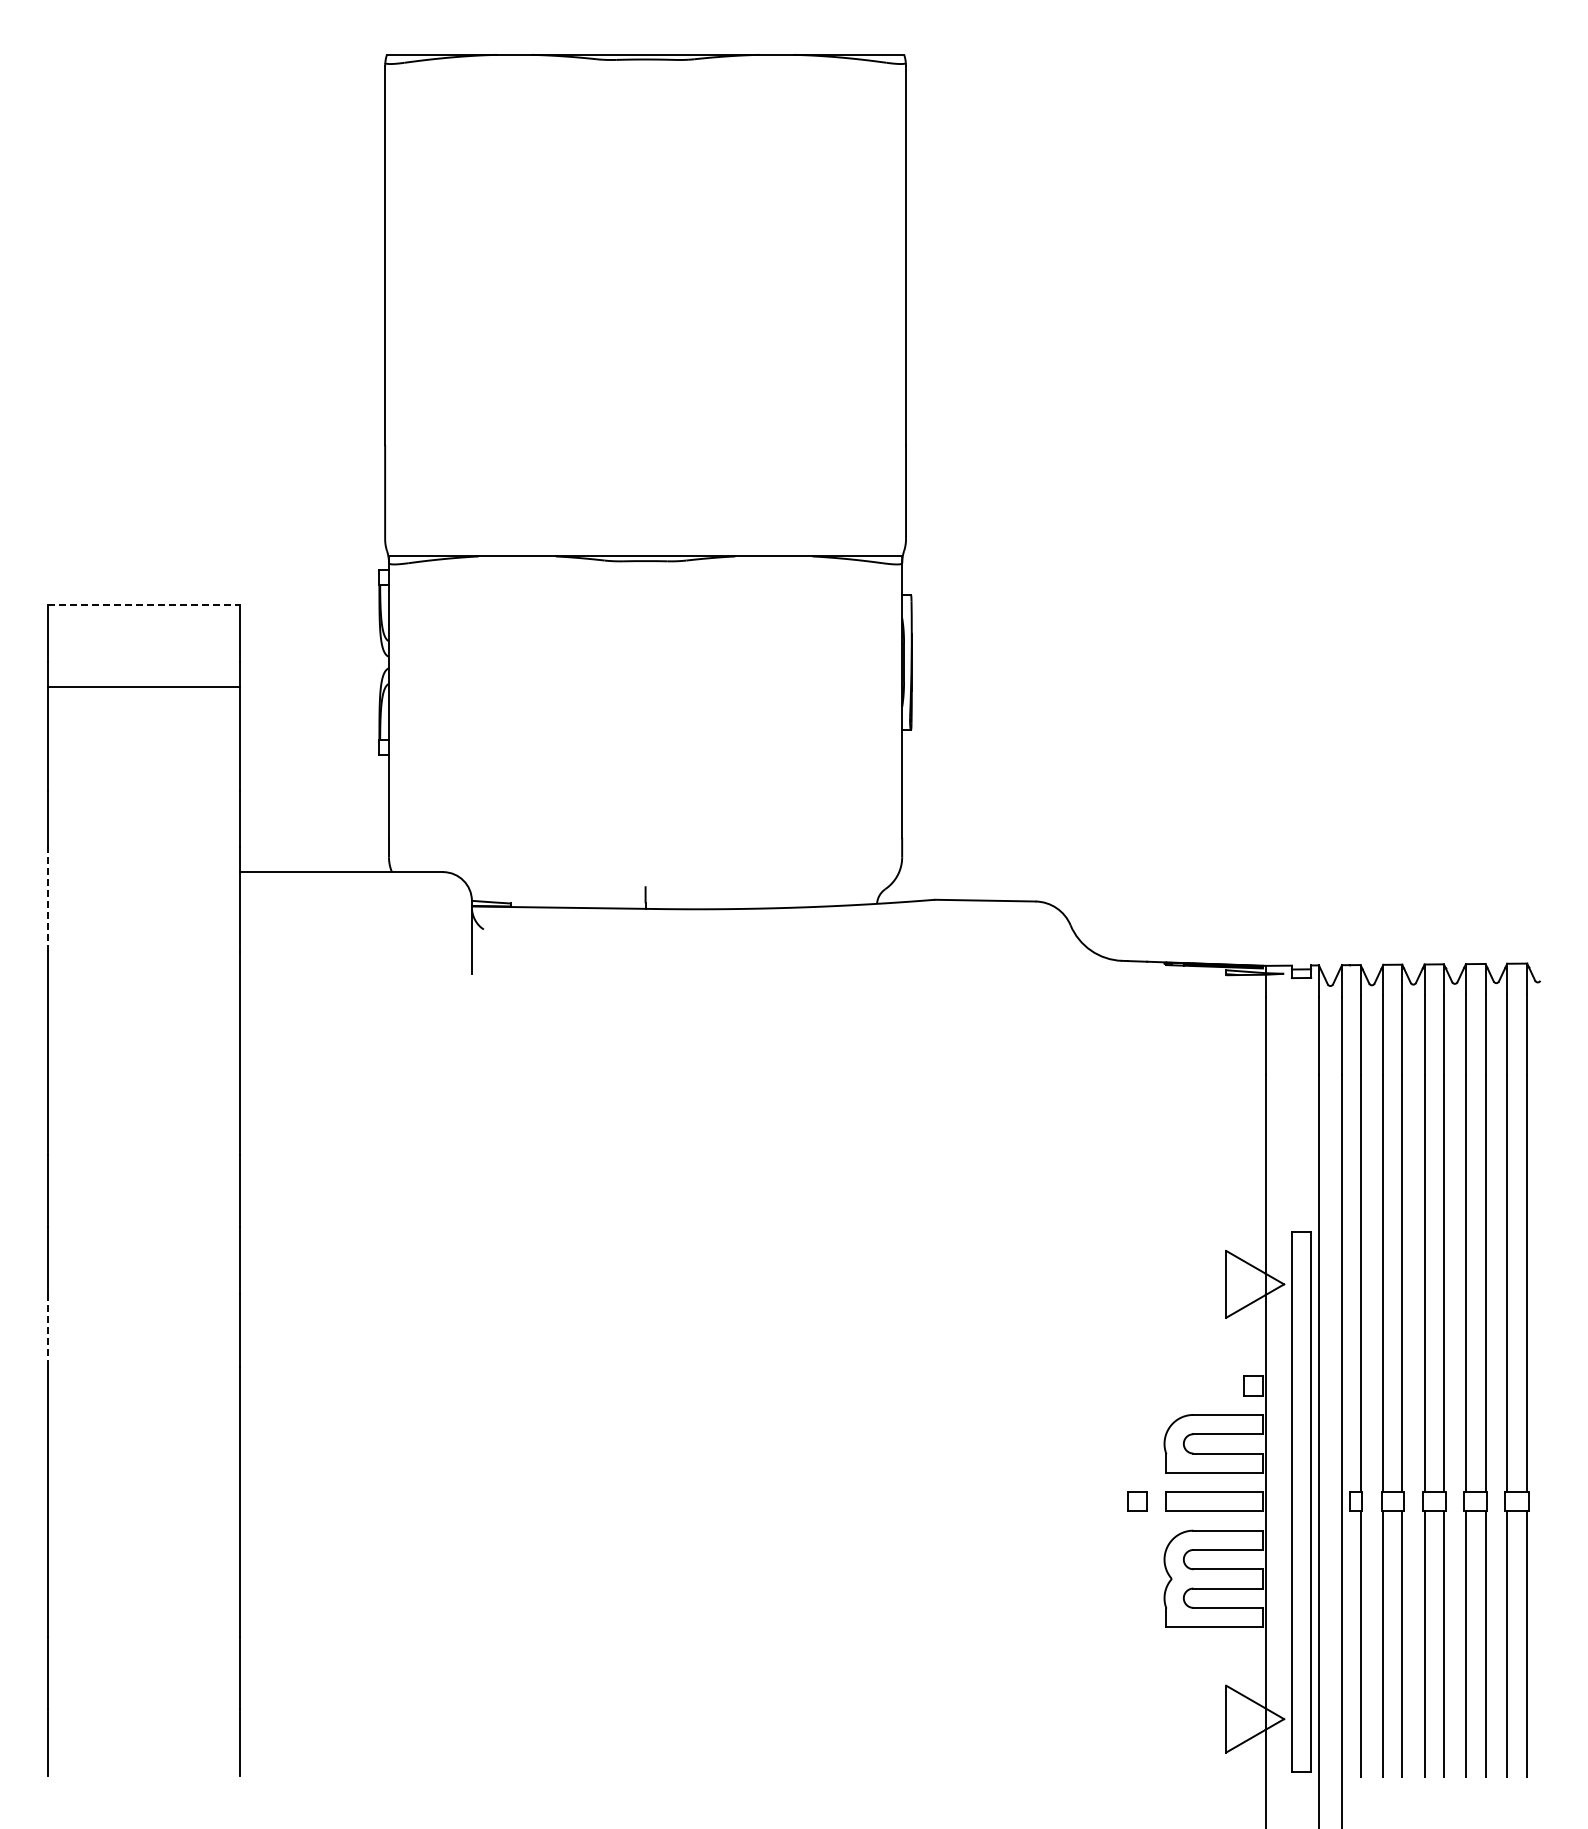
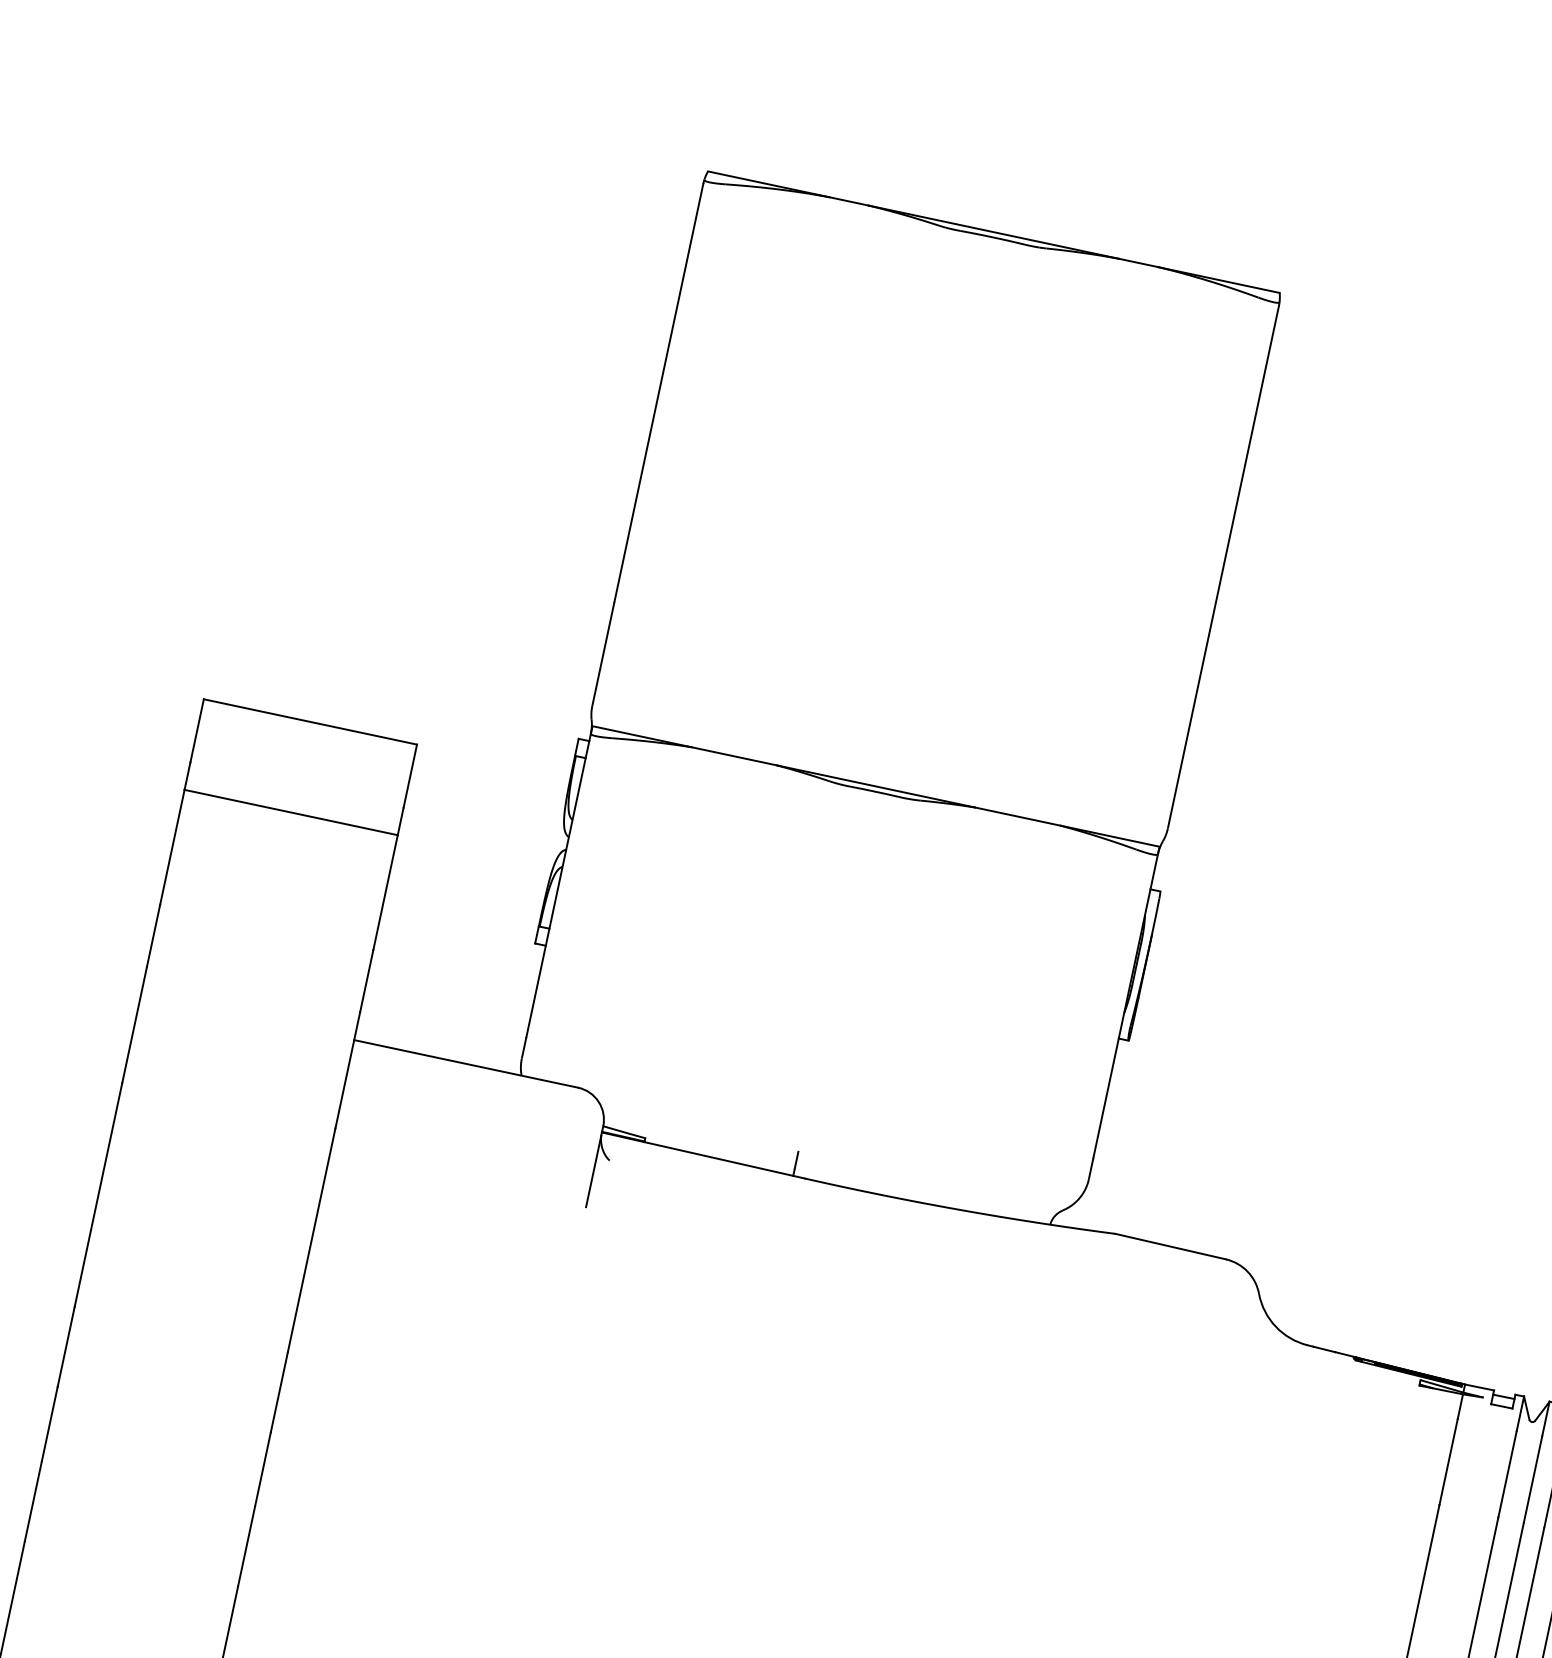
line: (144, 604) -> (311, 721), dashed -> solid
line: (47, 899) -> (134, 1025), dashed -> solid
line: (47, 1329) -> (33, 1500), dashed -> solid

